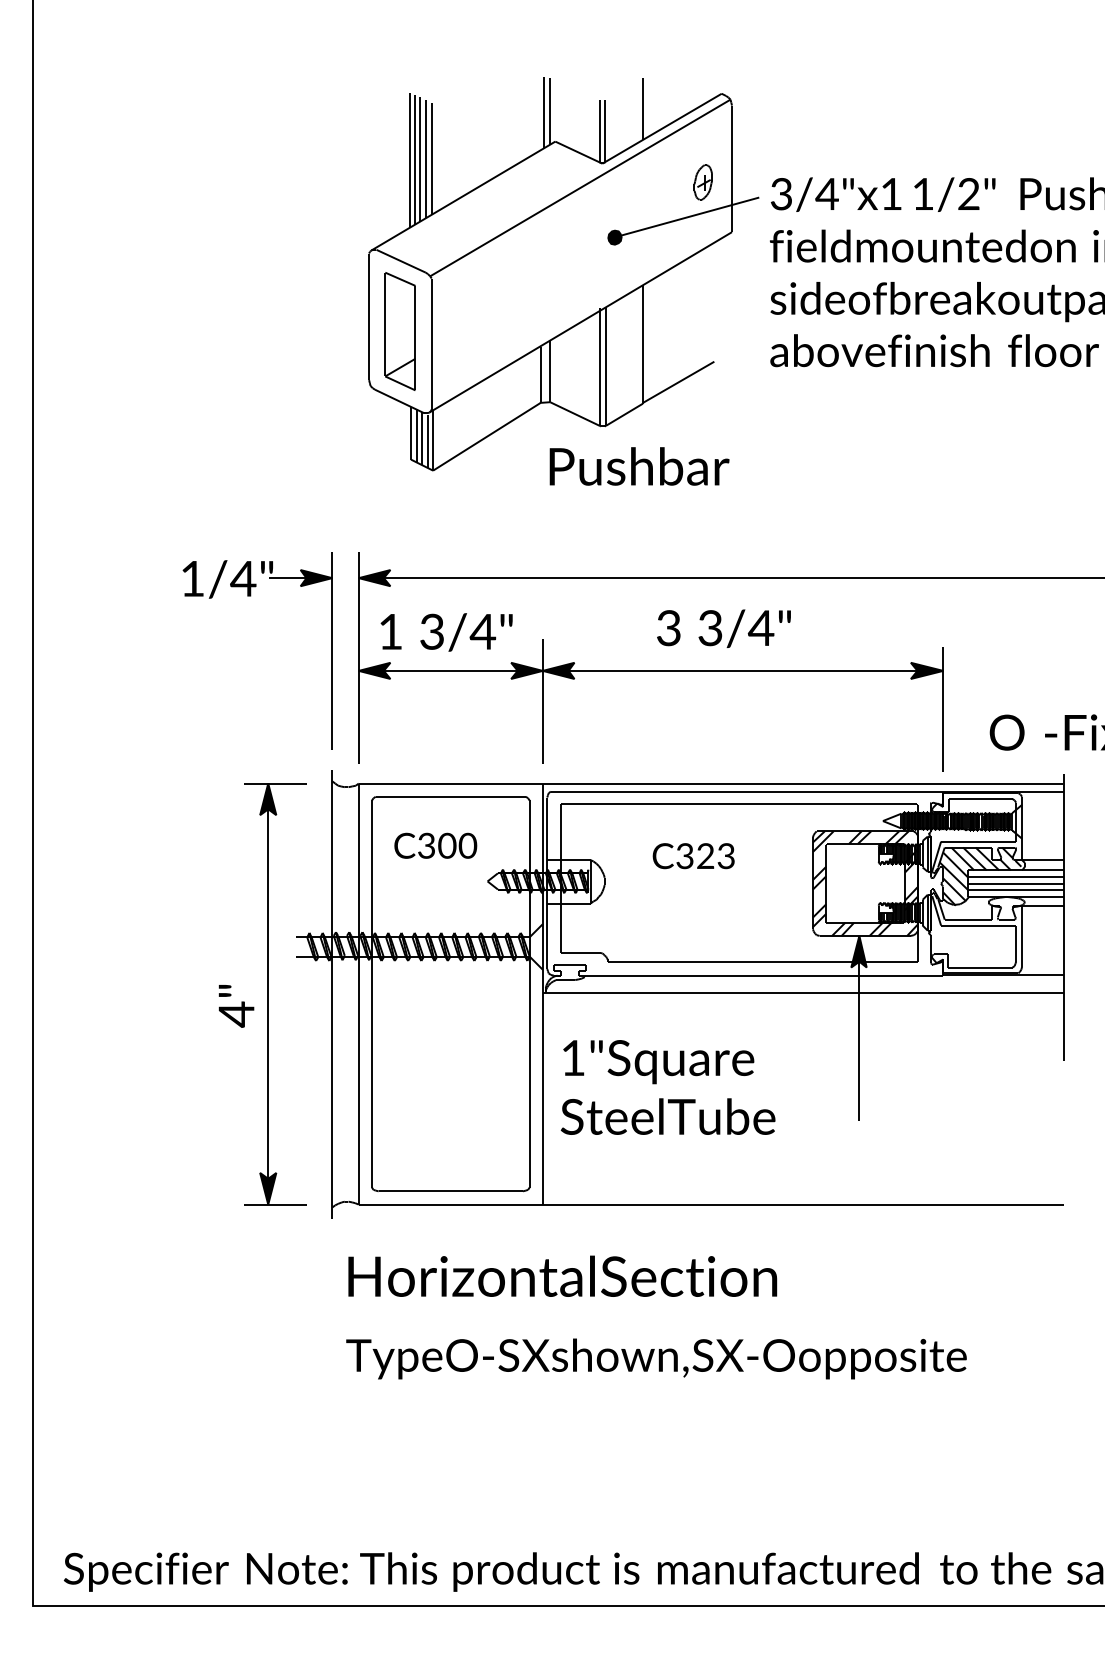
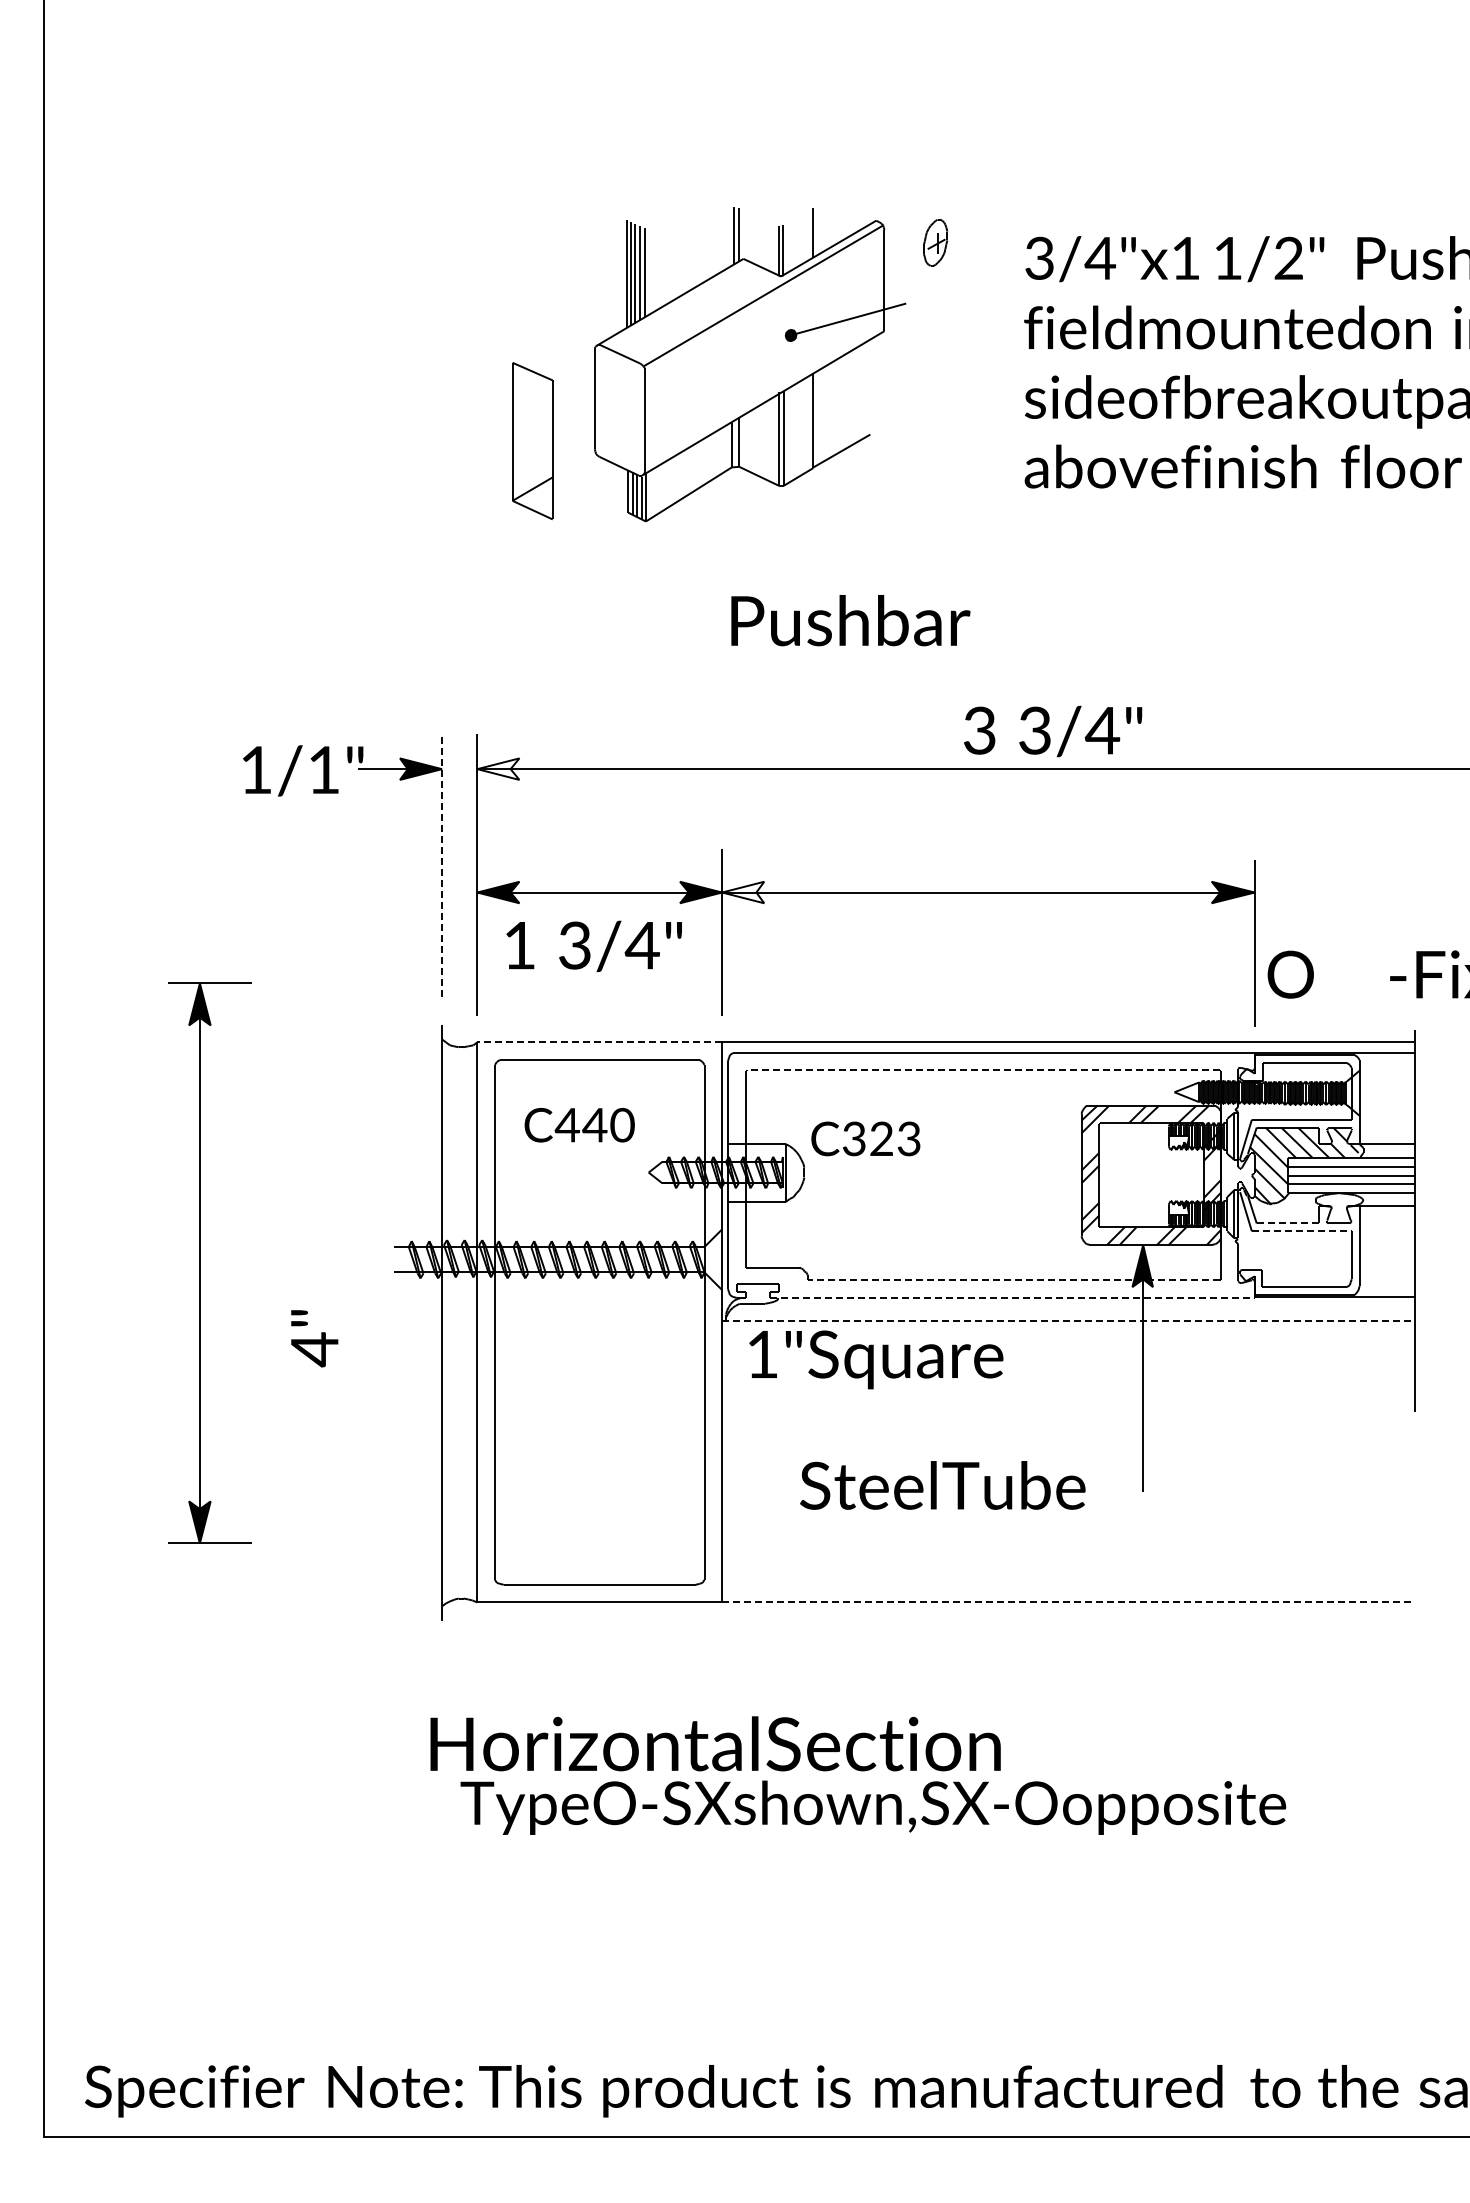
part: (564, 273) -> (750, 364), size x0.6
fill: (374, 577) -> (498, 768), removed
text: (243, 578) -> (323, 769), 1/4" -> 1/1"
text: (724, 628) -> (1053, 731), moved
text: (446, 631) -> (593, 945), moved
line: (332, 650) -> (442, 865), solid -> dashed
fill: (558, 670) -> (743, 892), removed
text: (1006, 732) -> (1290, 974), moved
line: (450, 783) -> (599, 1042), solid -> dashed
line: (738, 803) -> (982, 1069), solid -> dashed
text: (436, 845) -> (580, 1124), C300 -> C440
text: (693, 855) -> (865, 1138), moved
line: (967, 919) -> (1287, 1223), solid -> dashed
line: (978, 925) -> (1301, 1231), solid -> dashed
line: (761, 962) -> (1013, 1280), solid -> dashed
line: (761, 975) -> (1012, 1297), solid -> dashed
part: (268, 993) -> (200, 1262), moved
line: (803, 993) -> (1068, 1321), solid -> dashed
text: (658, 1061) -> (876, 1359), moved
text: (667, 1116) -> (942, 1485), moved
line: (803, 1204) -> (1068, 1602), solid -> dashed
text: (562, 1276) -> (715, 1743), moved

